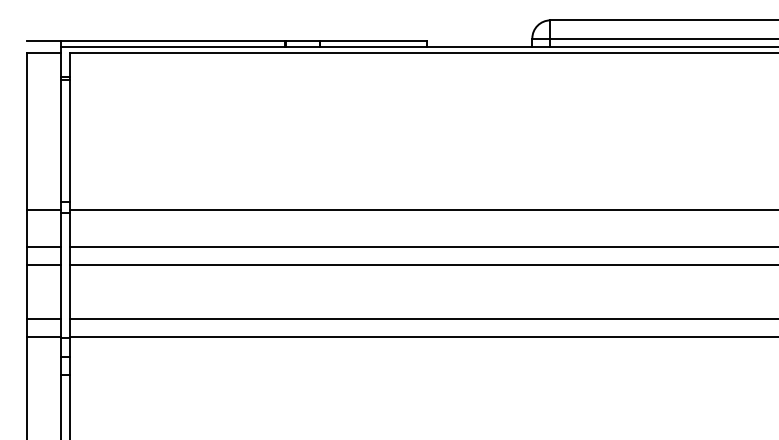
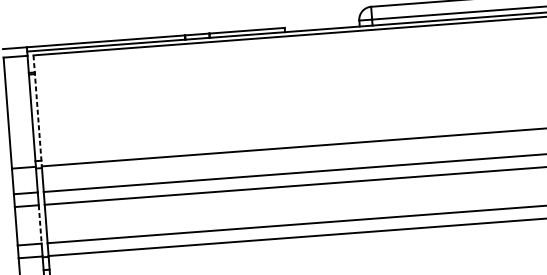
line: (69, 131) -> (37, 110), solid -> dashed
line: (61, 292) -> (40, 224), solid -> dashed

